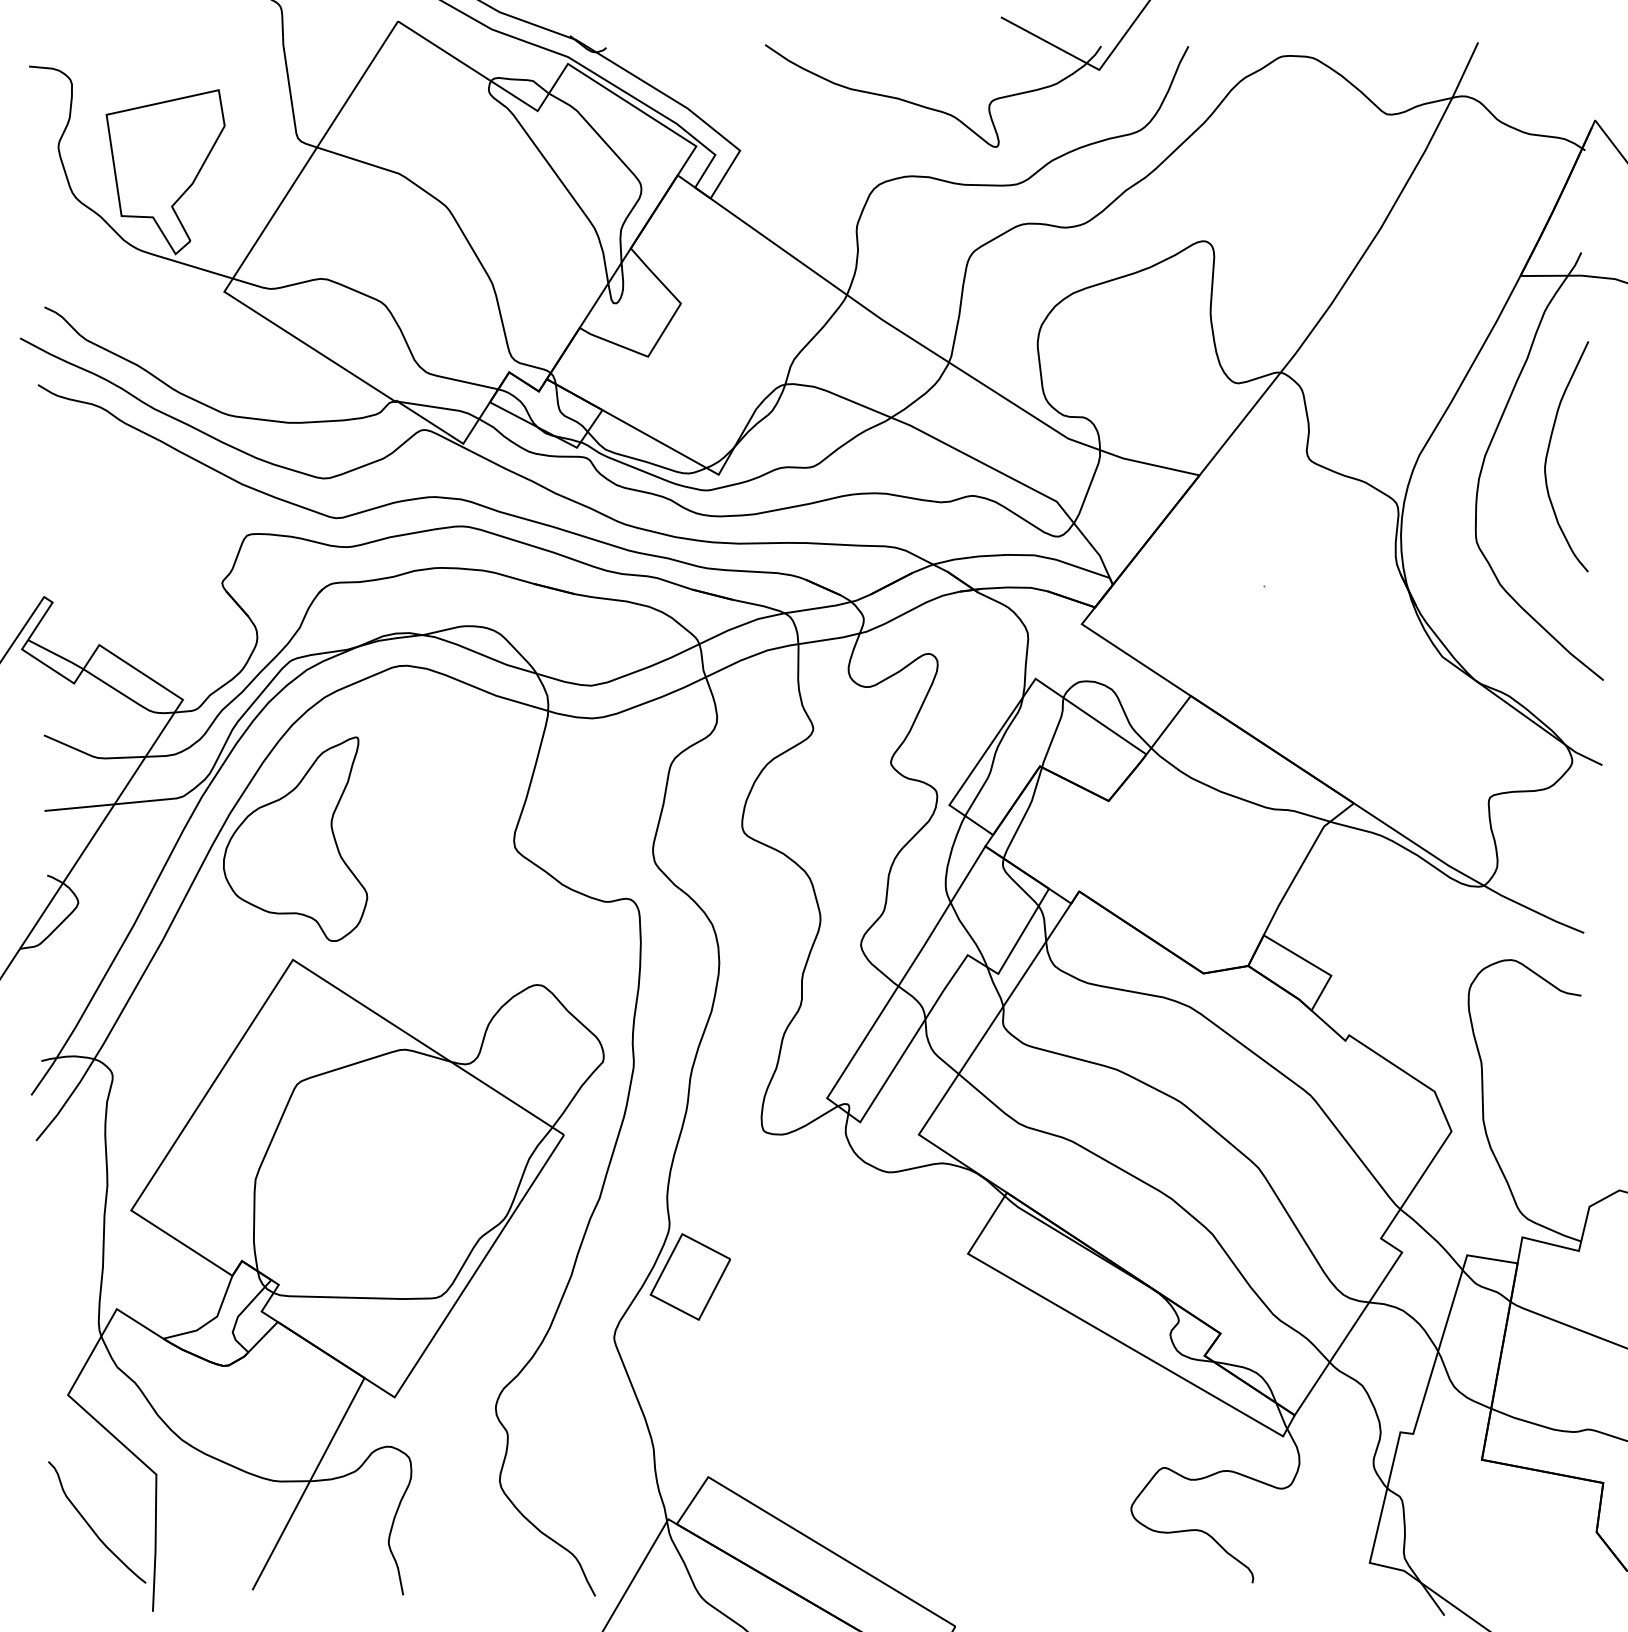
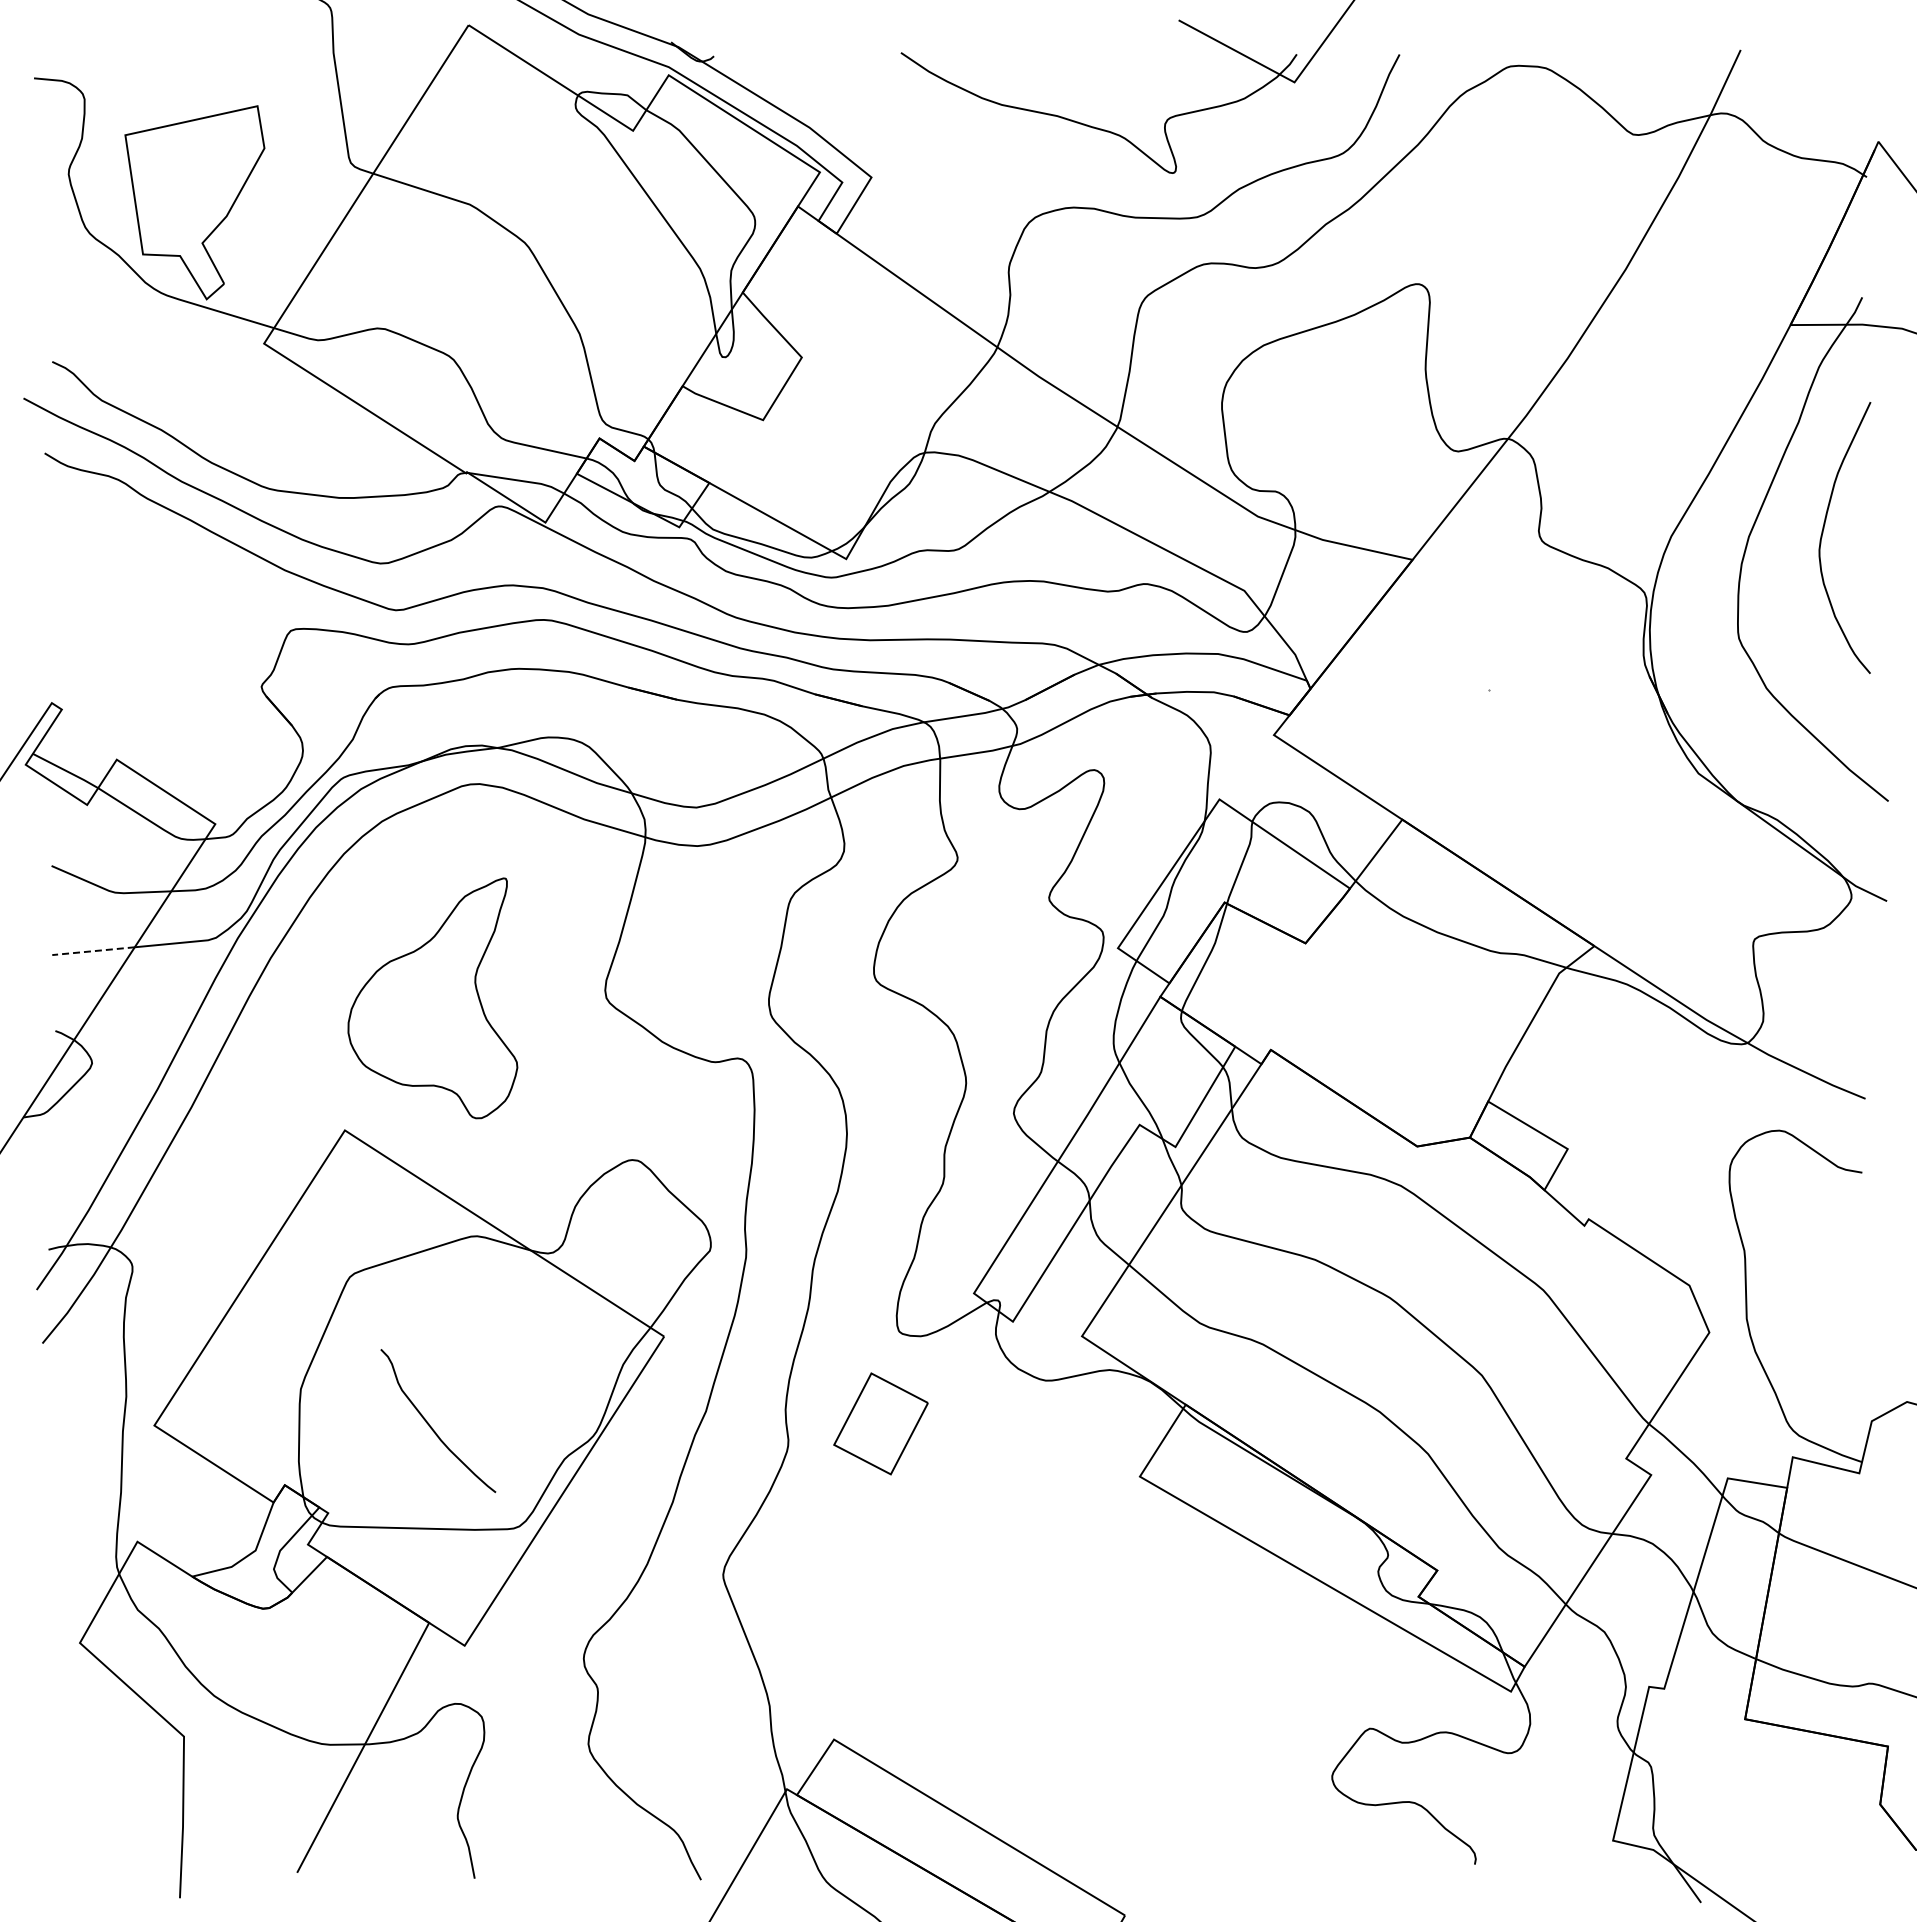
line: (79, 807) -> (93, 951), solid -> dashed
part: (295, 839) -> (432, 998), moved
part: (690, 1276) -> (880, 1423), moved
curve: (91, 1527) -> (431, 1426), moved

